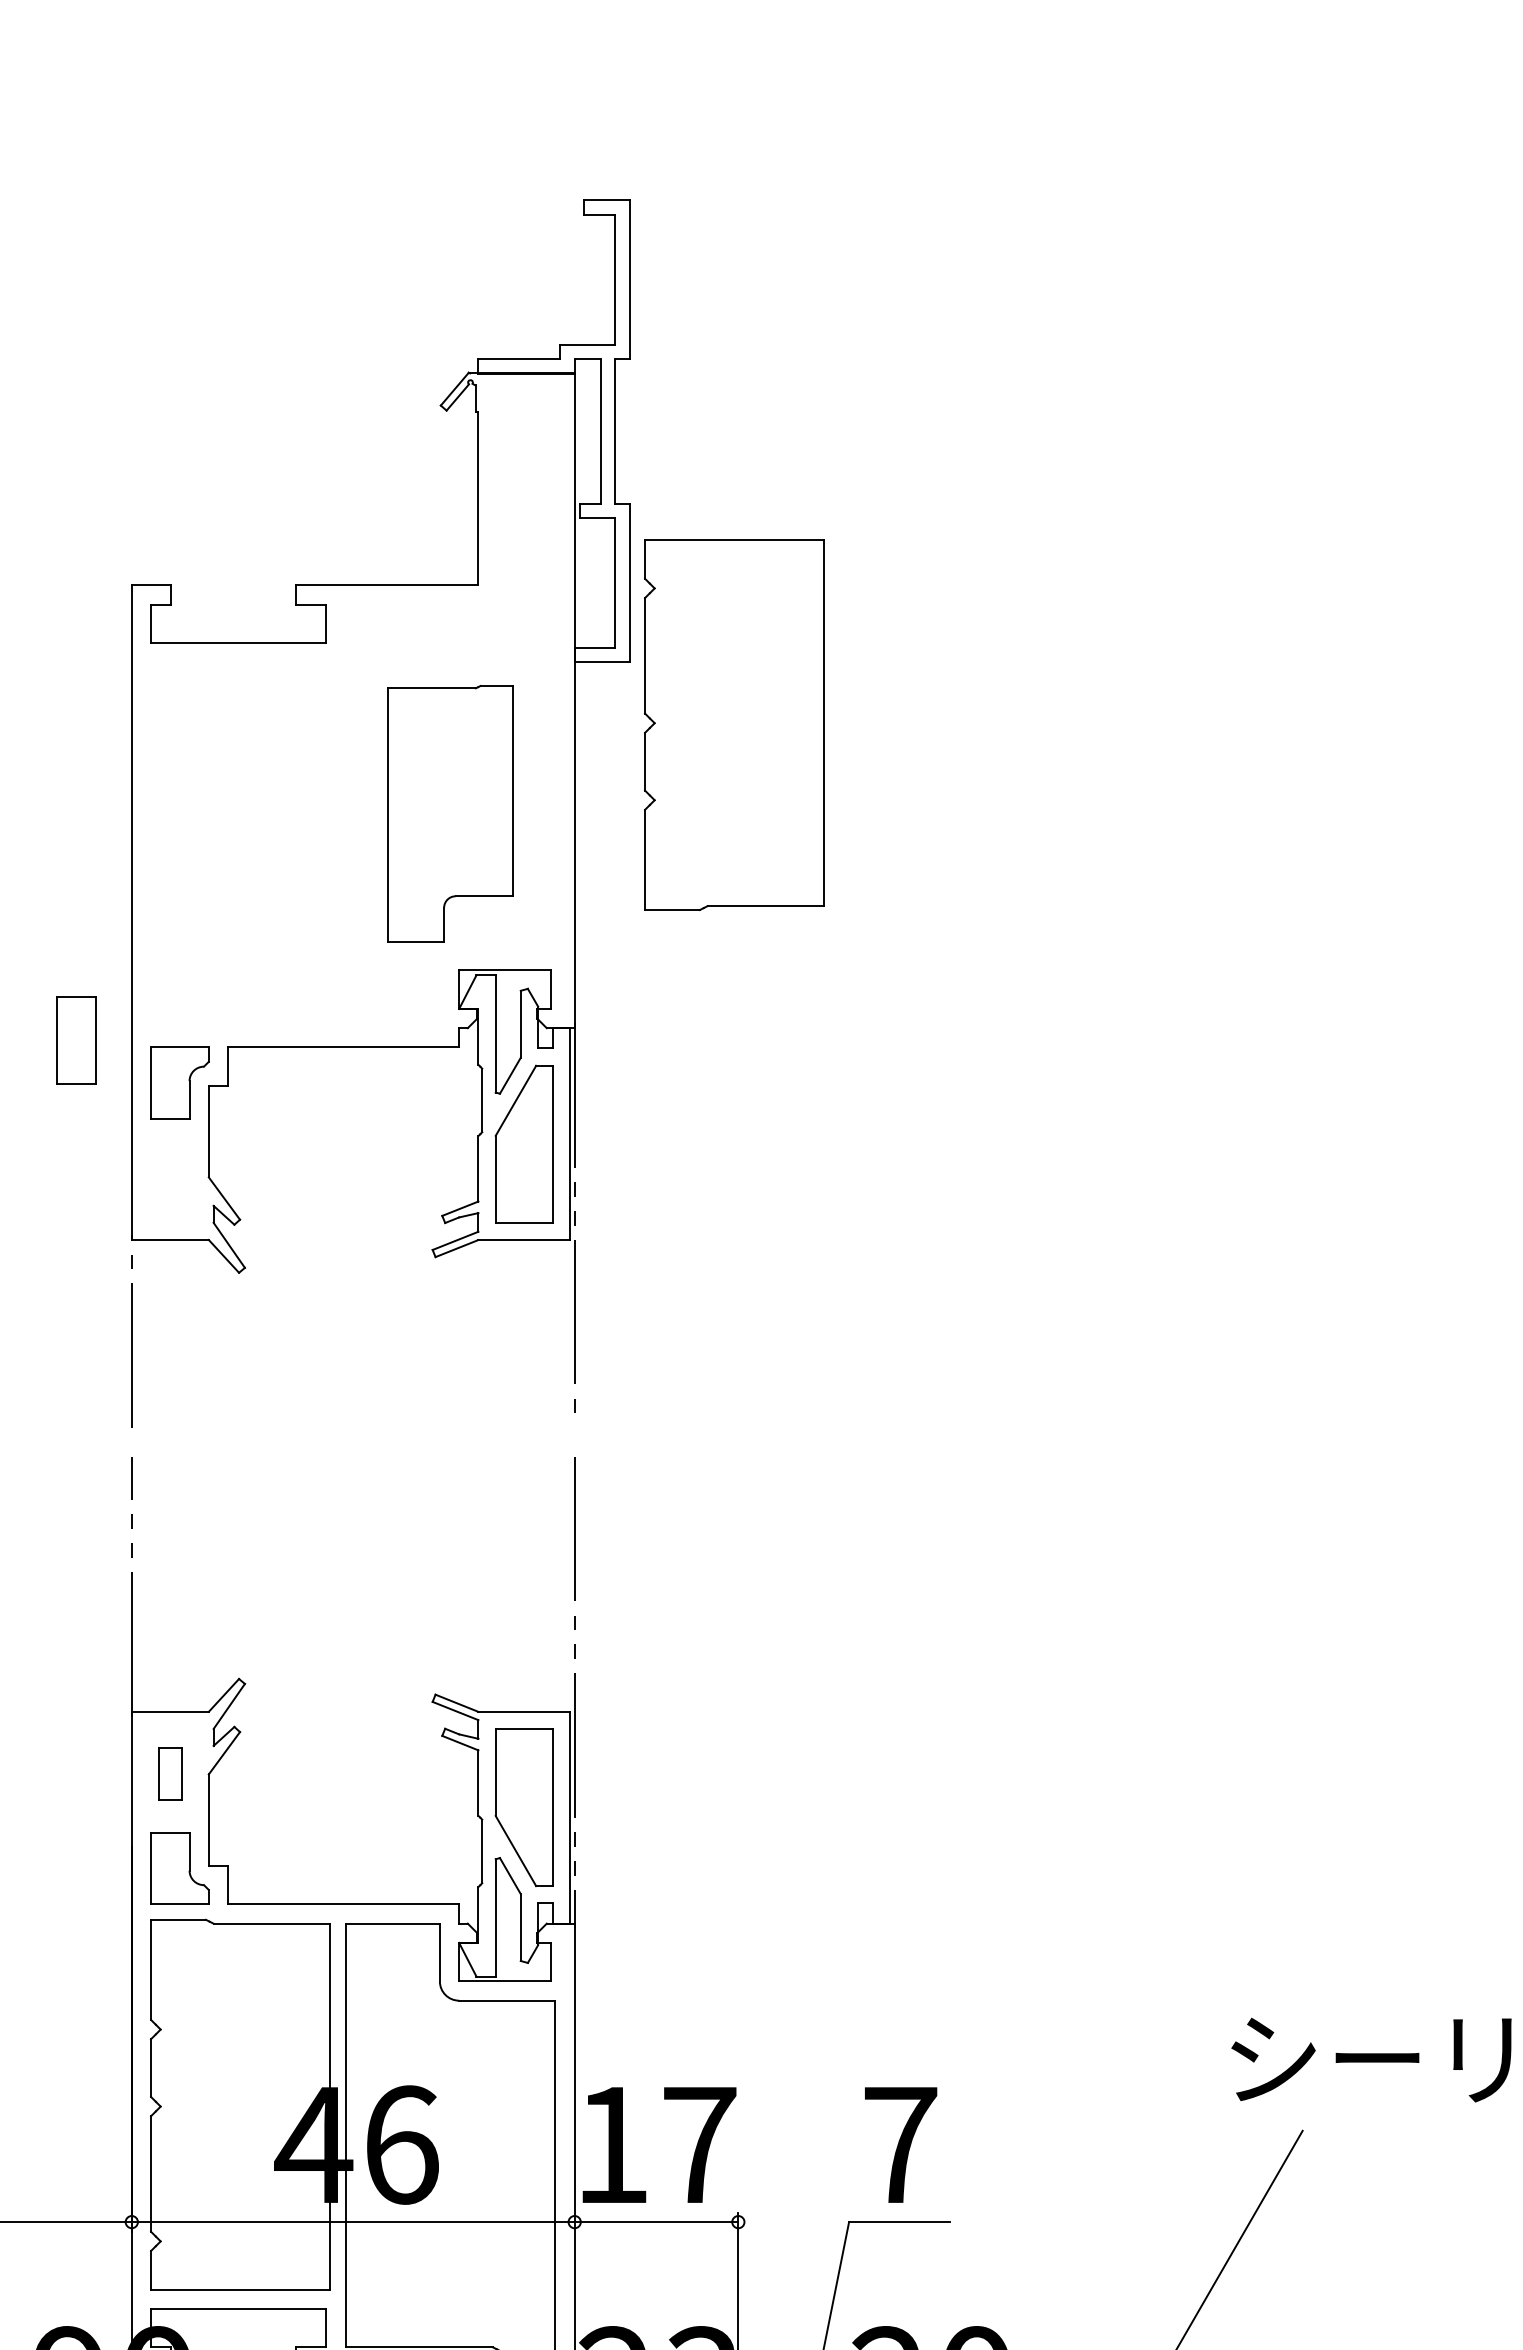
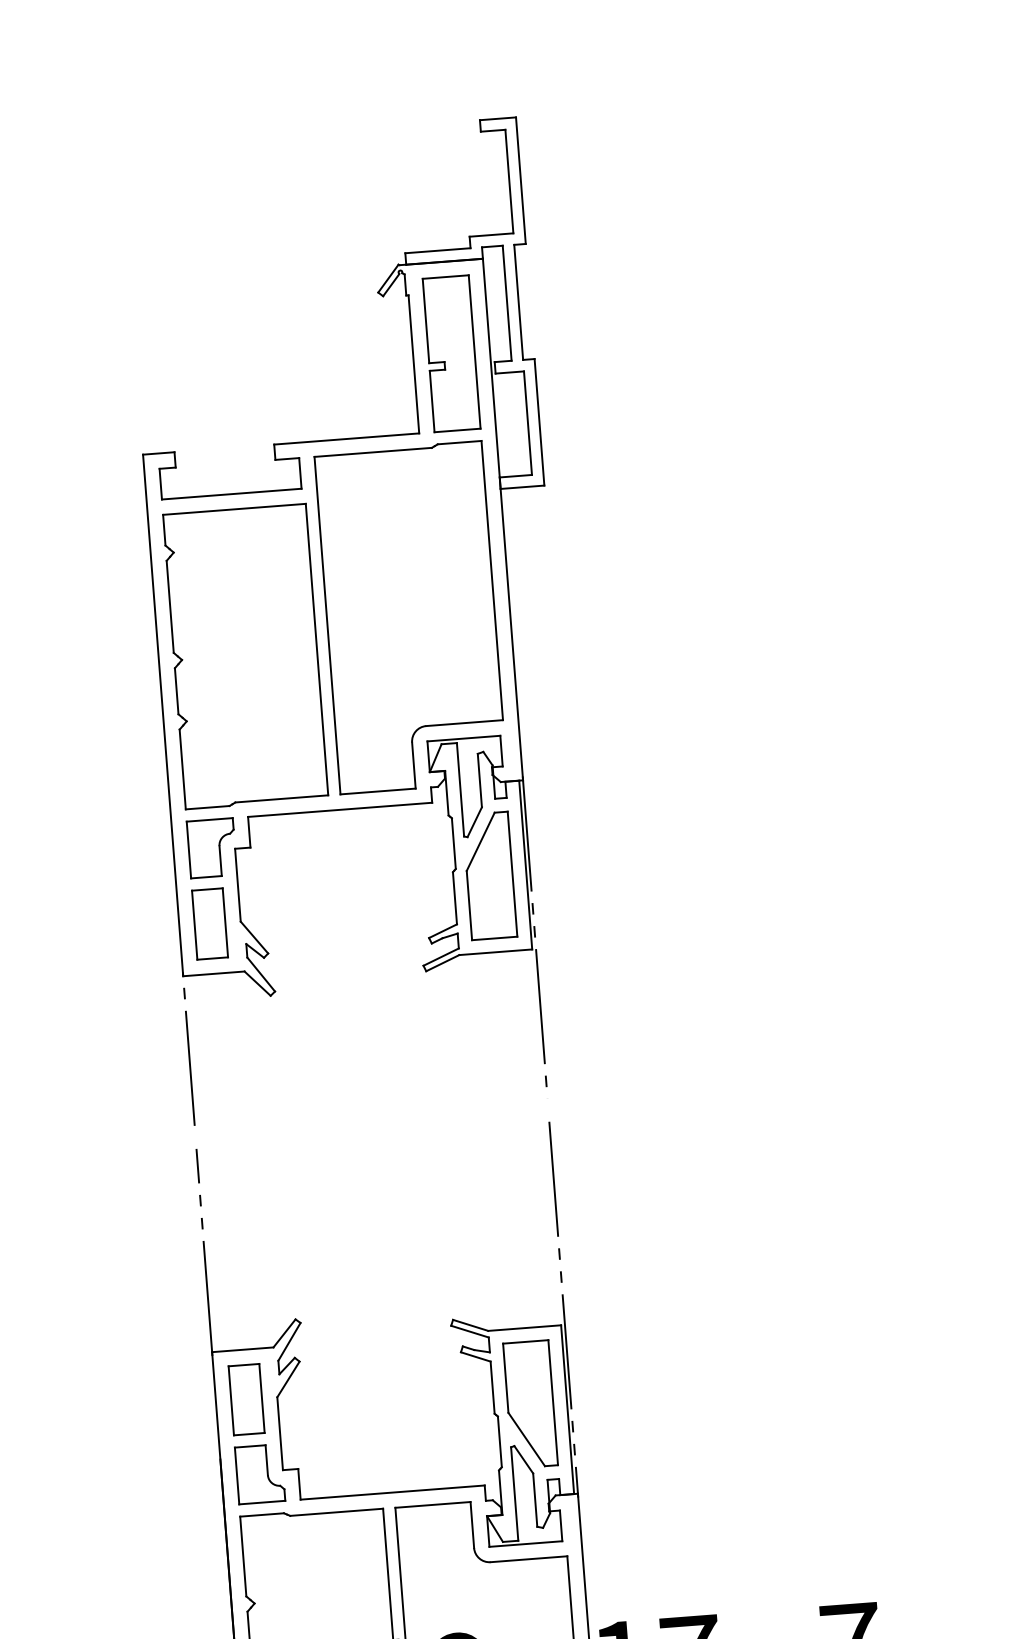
part: (526, 488) -> (451, 353), added
part: (734, 724) -> (245, 656), moved
part: (450, 813) -> (410, 616), size x1.67
part: (76, 1040) -> (210, 924), moved
part: (170, 1774) -> (246, 1399), size x1.67

